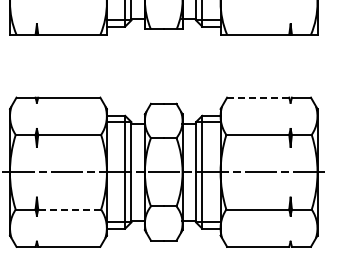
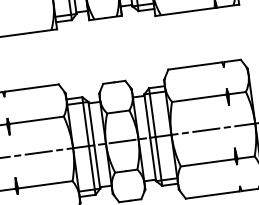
line: (258, 97) -> (195, 65), dashed -> solid
line: (69, 209) -> (45, 184), dashed -> solid

